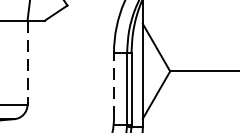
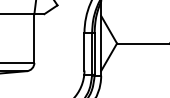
line: (27, 64) -> (34, 39), dashed -> solid
line: (114, 85) -> (84, 51), dashed -> solid

